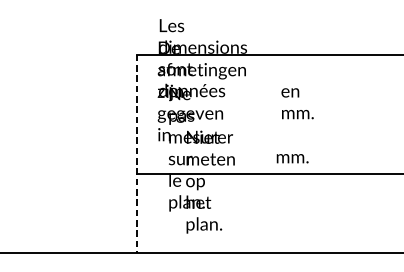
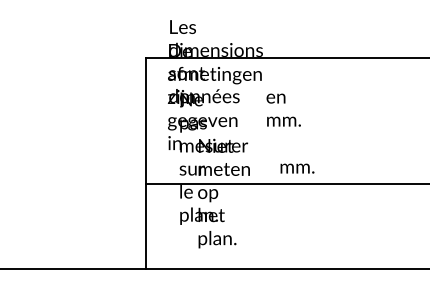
text: (297, 103) -> (283, 109), moved
line: (136, 153) -> (145, 163), dashed -> solid
text: (292, 158) -> (297, 168), moved

